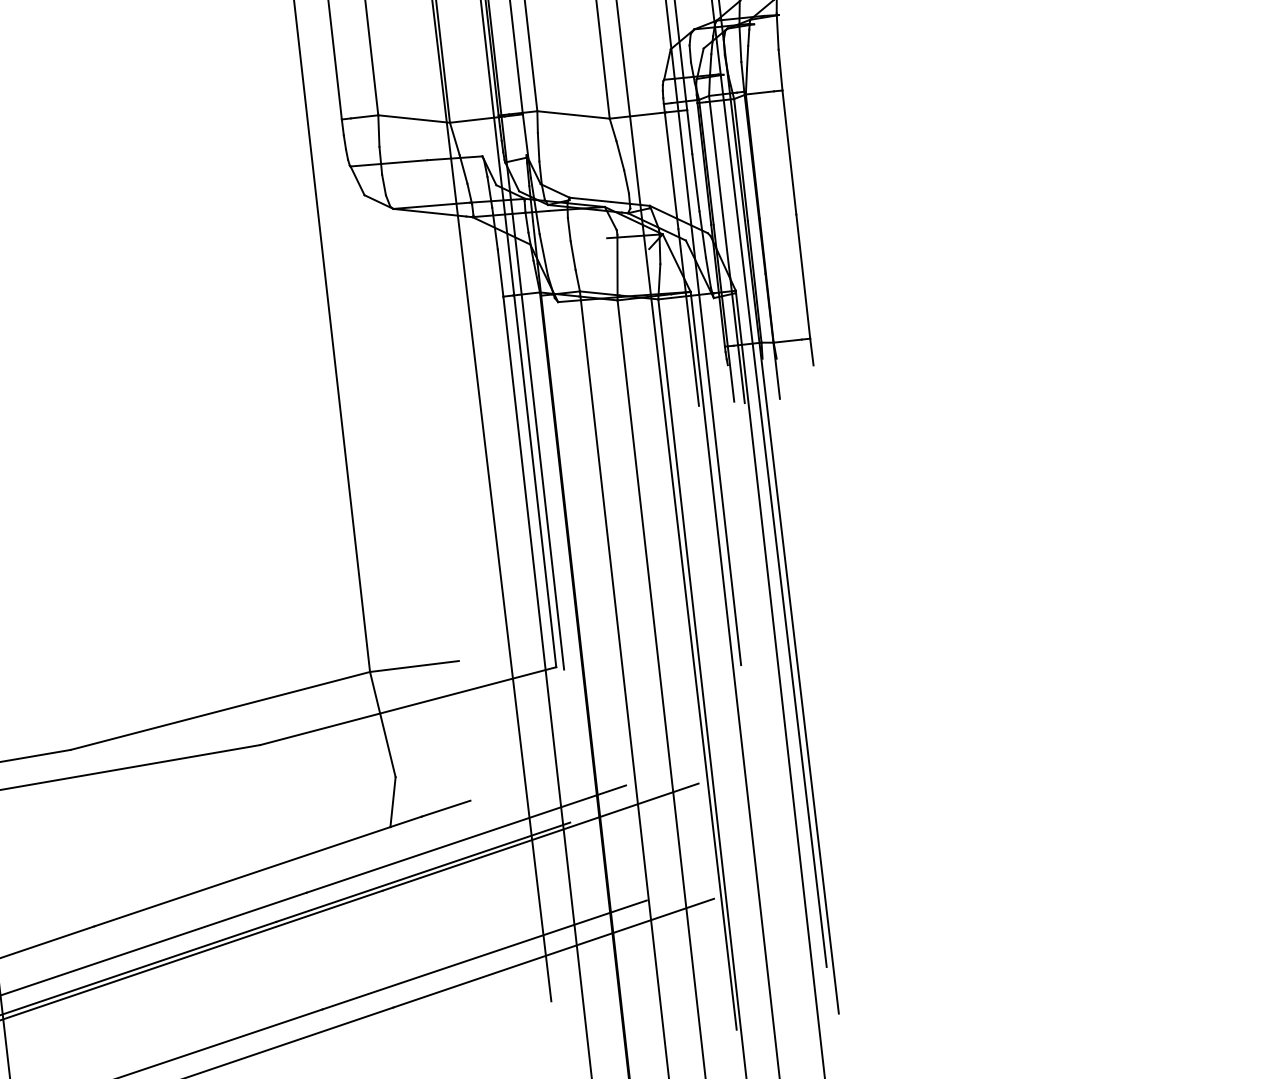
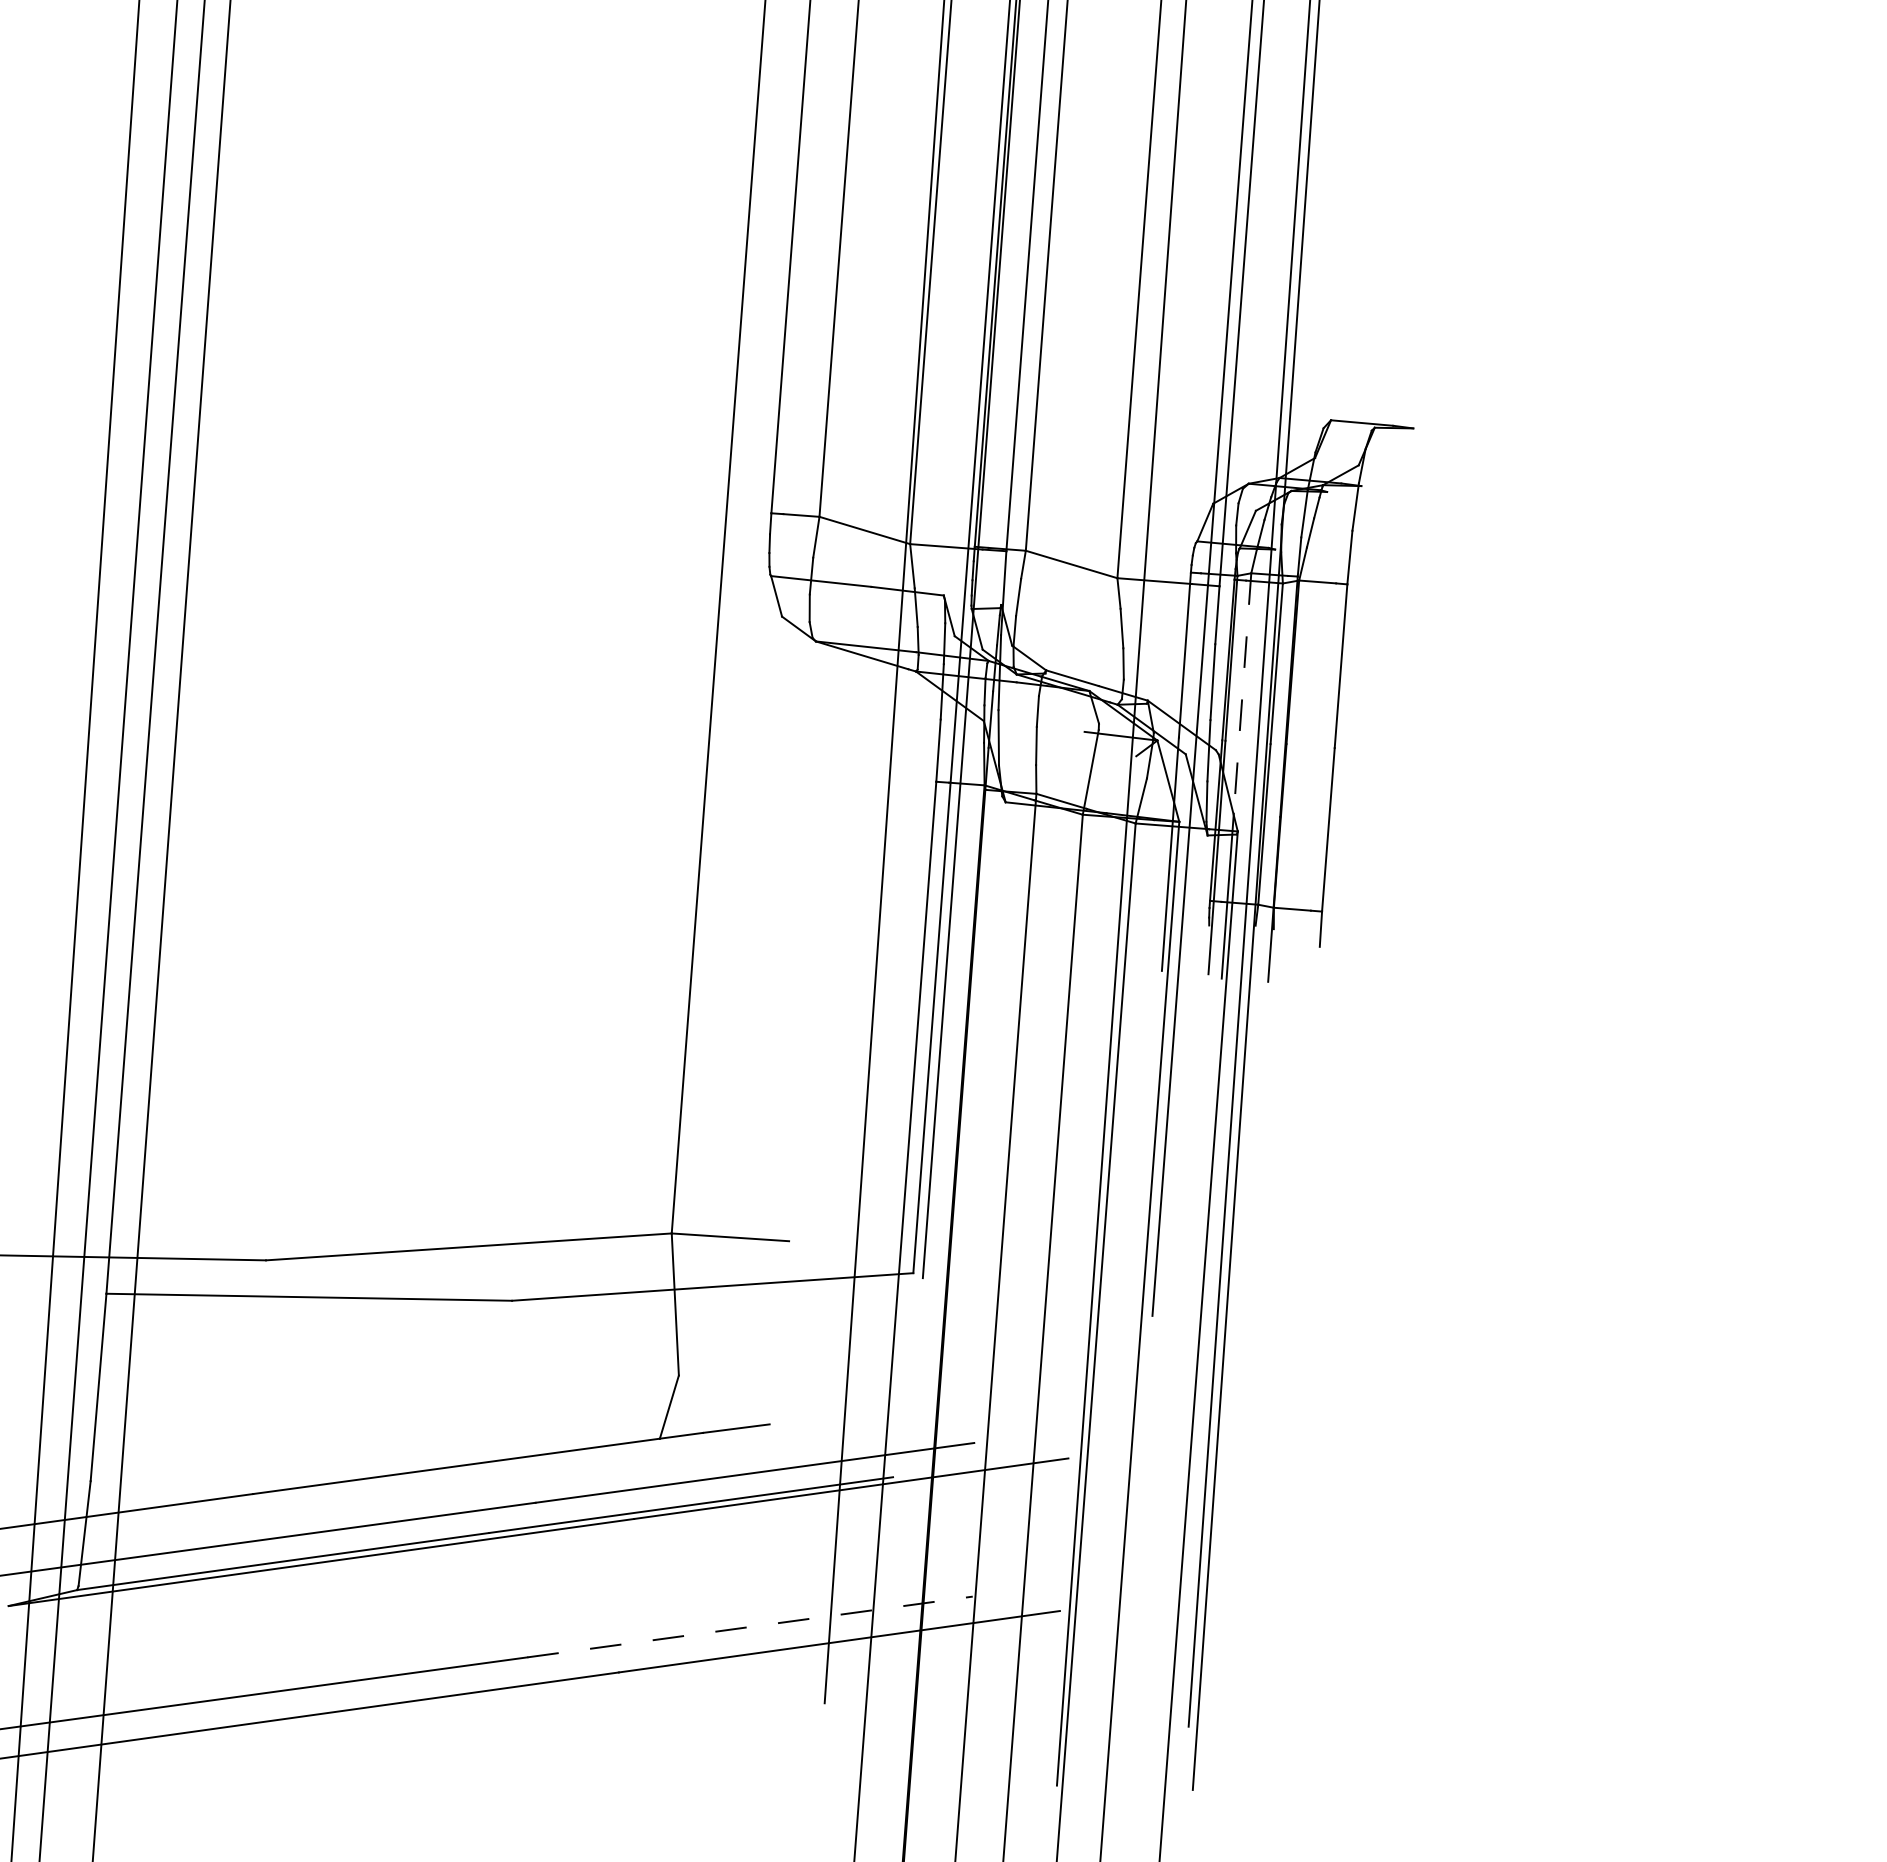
line: (719, 187) -> (1242, 693), solid -> dashed
line: (485, 955) -> (750, 1627), solid -> dashed

